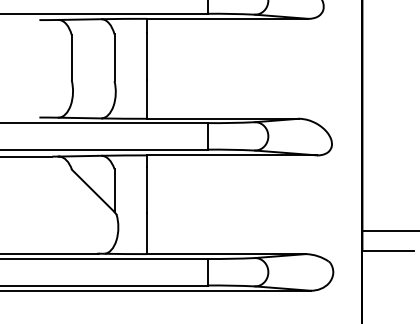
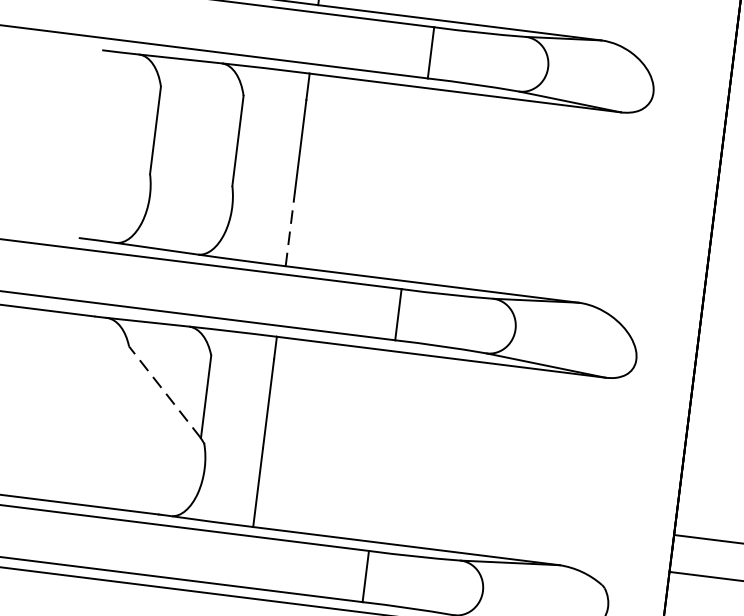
line: (146, 98) -> (289, 227), solid -> dashed
line: (92, 190) -> (163, 391), solid -> dashed

